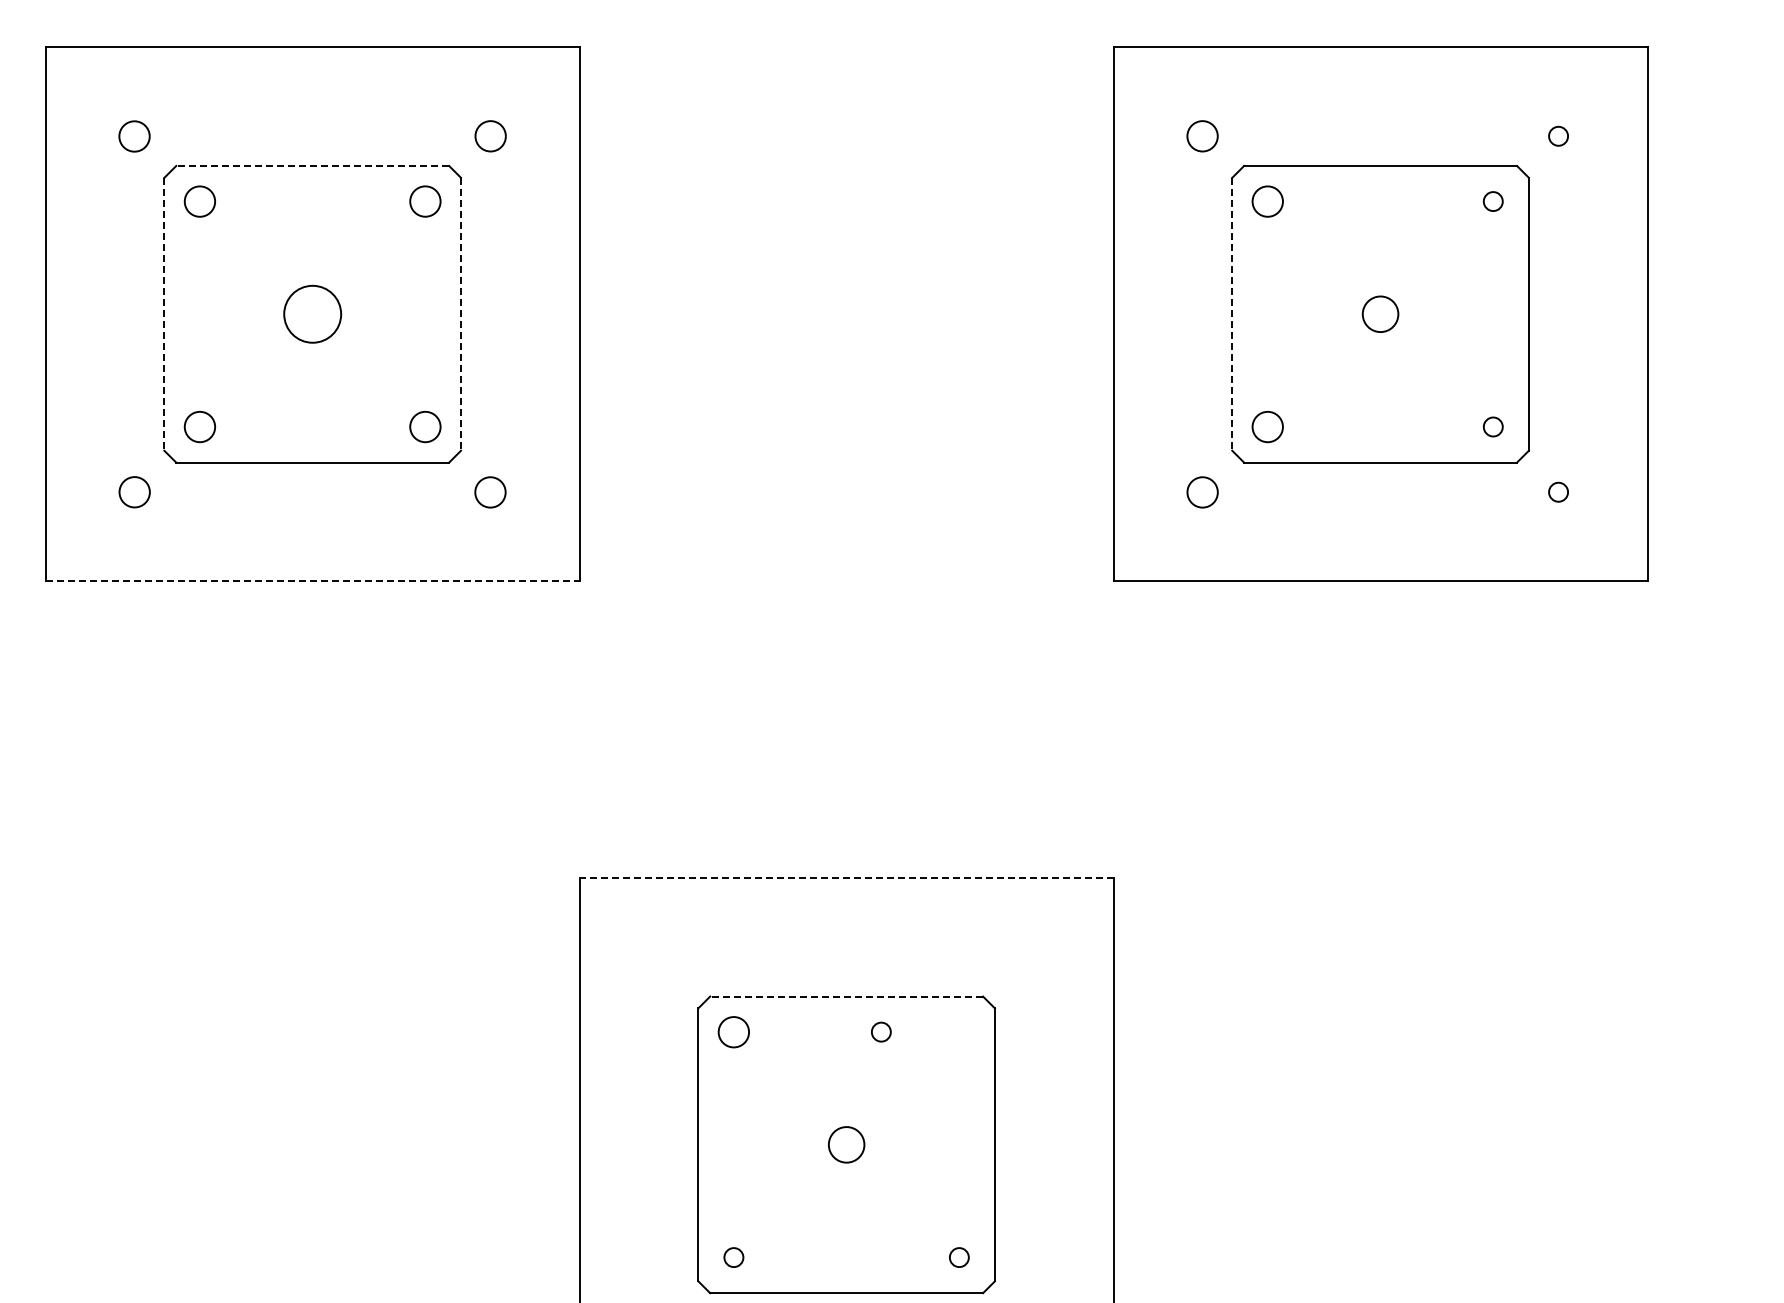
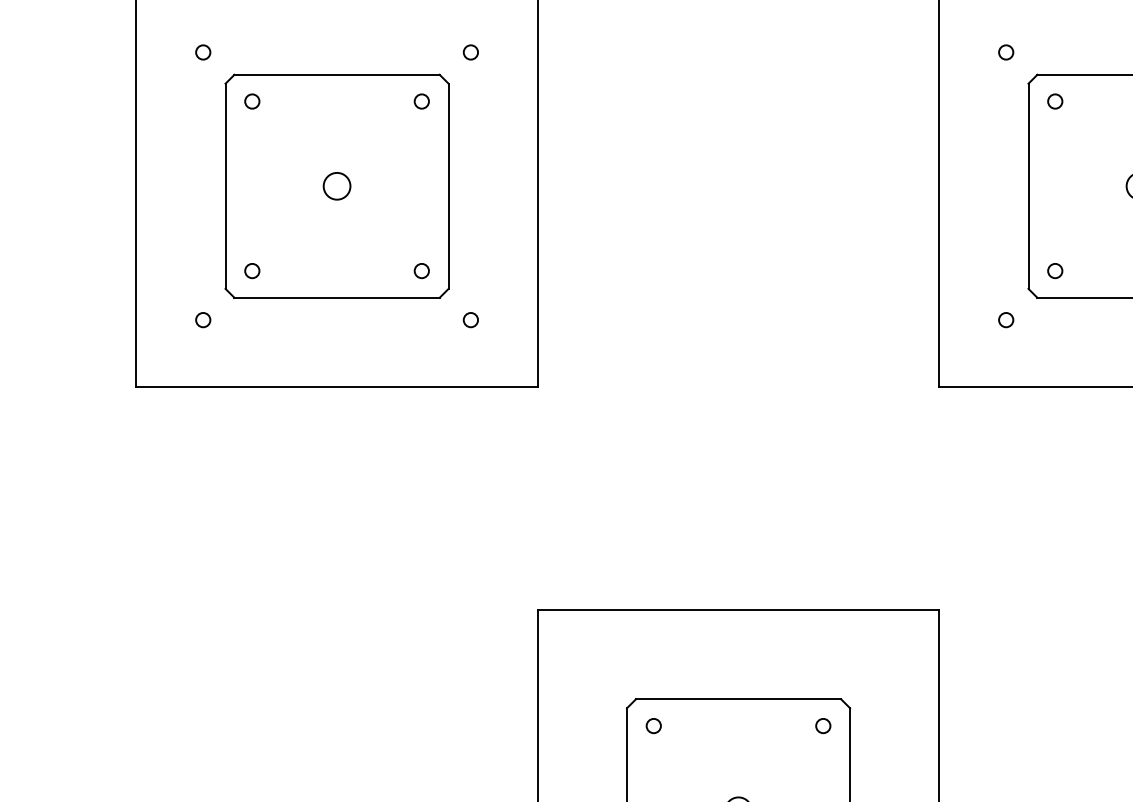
circle: (134, 135) -> (203, 51), size x0.62
circle: (490, 135) -> (470, 51), size x0.62
circle: (1202, 135) -> (1006, 51), size x0.62
line: (312, 165) -> (336, 74), dashed -> solid
circle: (199, 201) -> (251, 101), size x0.62
circle: (424, 201) -> (421, 101), size x0.62
circle: (1267, 201) -> (1055, 101), size x0.62
line: (164, 314) -> (225, 186), dashed -> solid
circle: (312, 314) -> (336, 186), size x0.62
line: (461, 314) -> (448, 186), dashed -> solid
line: (1232, 314) -> (1028, 186), dashed -> solid
circle: (199, 426) -> (251, 270), size x0.62
circle: (424, 426) -> (421, 270), size x0.62
circle: (1267, 426) -> (1055, 270), size x0.62
circle: (134, 491) -> (203, 319), size x0.62
circle: (490, 491) -> (470, 319), size x0.62
circle: (1202, 491) -> (1006, 319), size x0.62
line: (312, 581) -> (336, 387), dashed -> solid
line: (846, 877) -> (738, 609), dashed -> solid
line: (846, 996) -> (738, 699), dashed -> solid
circle: (733, 1031) -> (653, 725), size x0.62
circle: (881, 1031) -> (823, 725), moved

